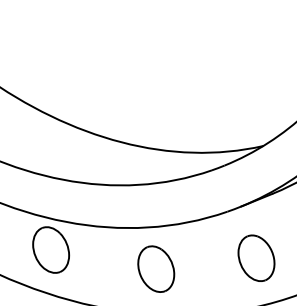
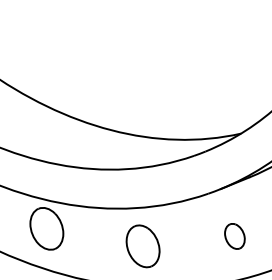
part: (256, 258) -> (234, 236), size x0.6

